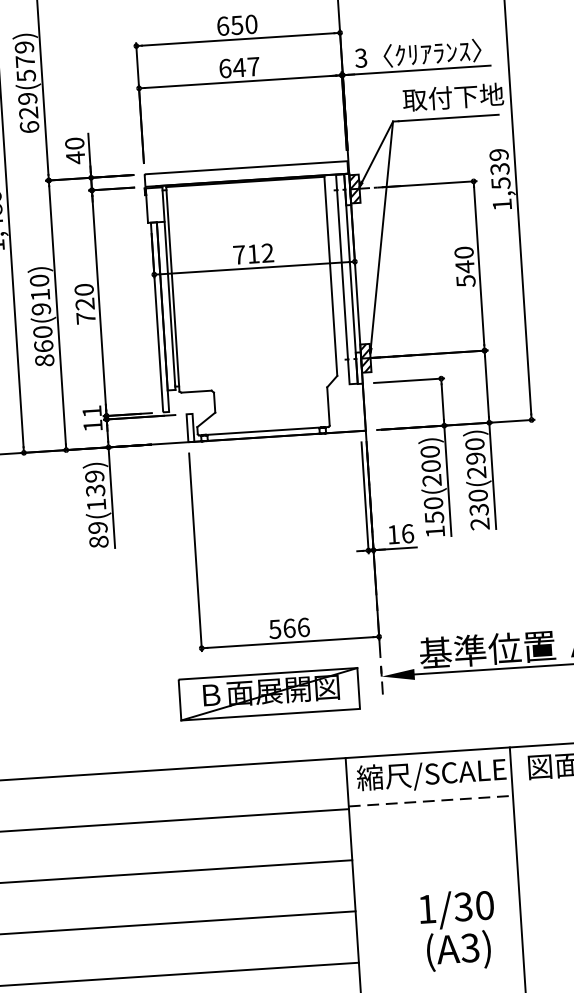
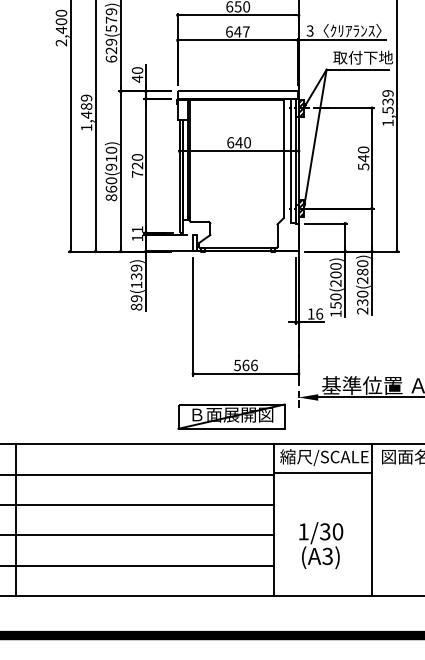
text: (252, 253) -> (238, 142), 712 -> 640
text: (475, 457) -> (362, 271), 230(290) -> 230(280)
part: (269, 694) -> (231, 416), moved
line: (431, 801) -> (323, 473), dashed -> solid
text: (458, 930) -> (321, 545), moved

